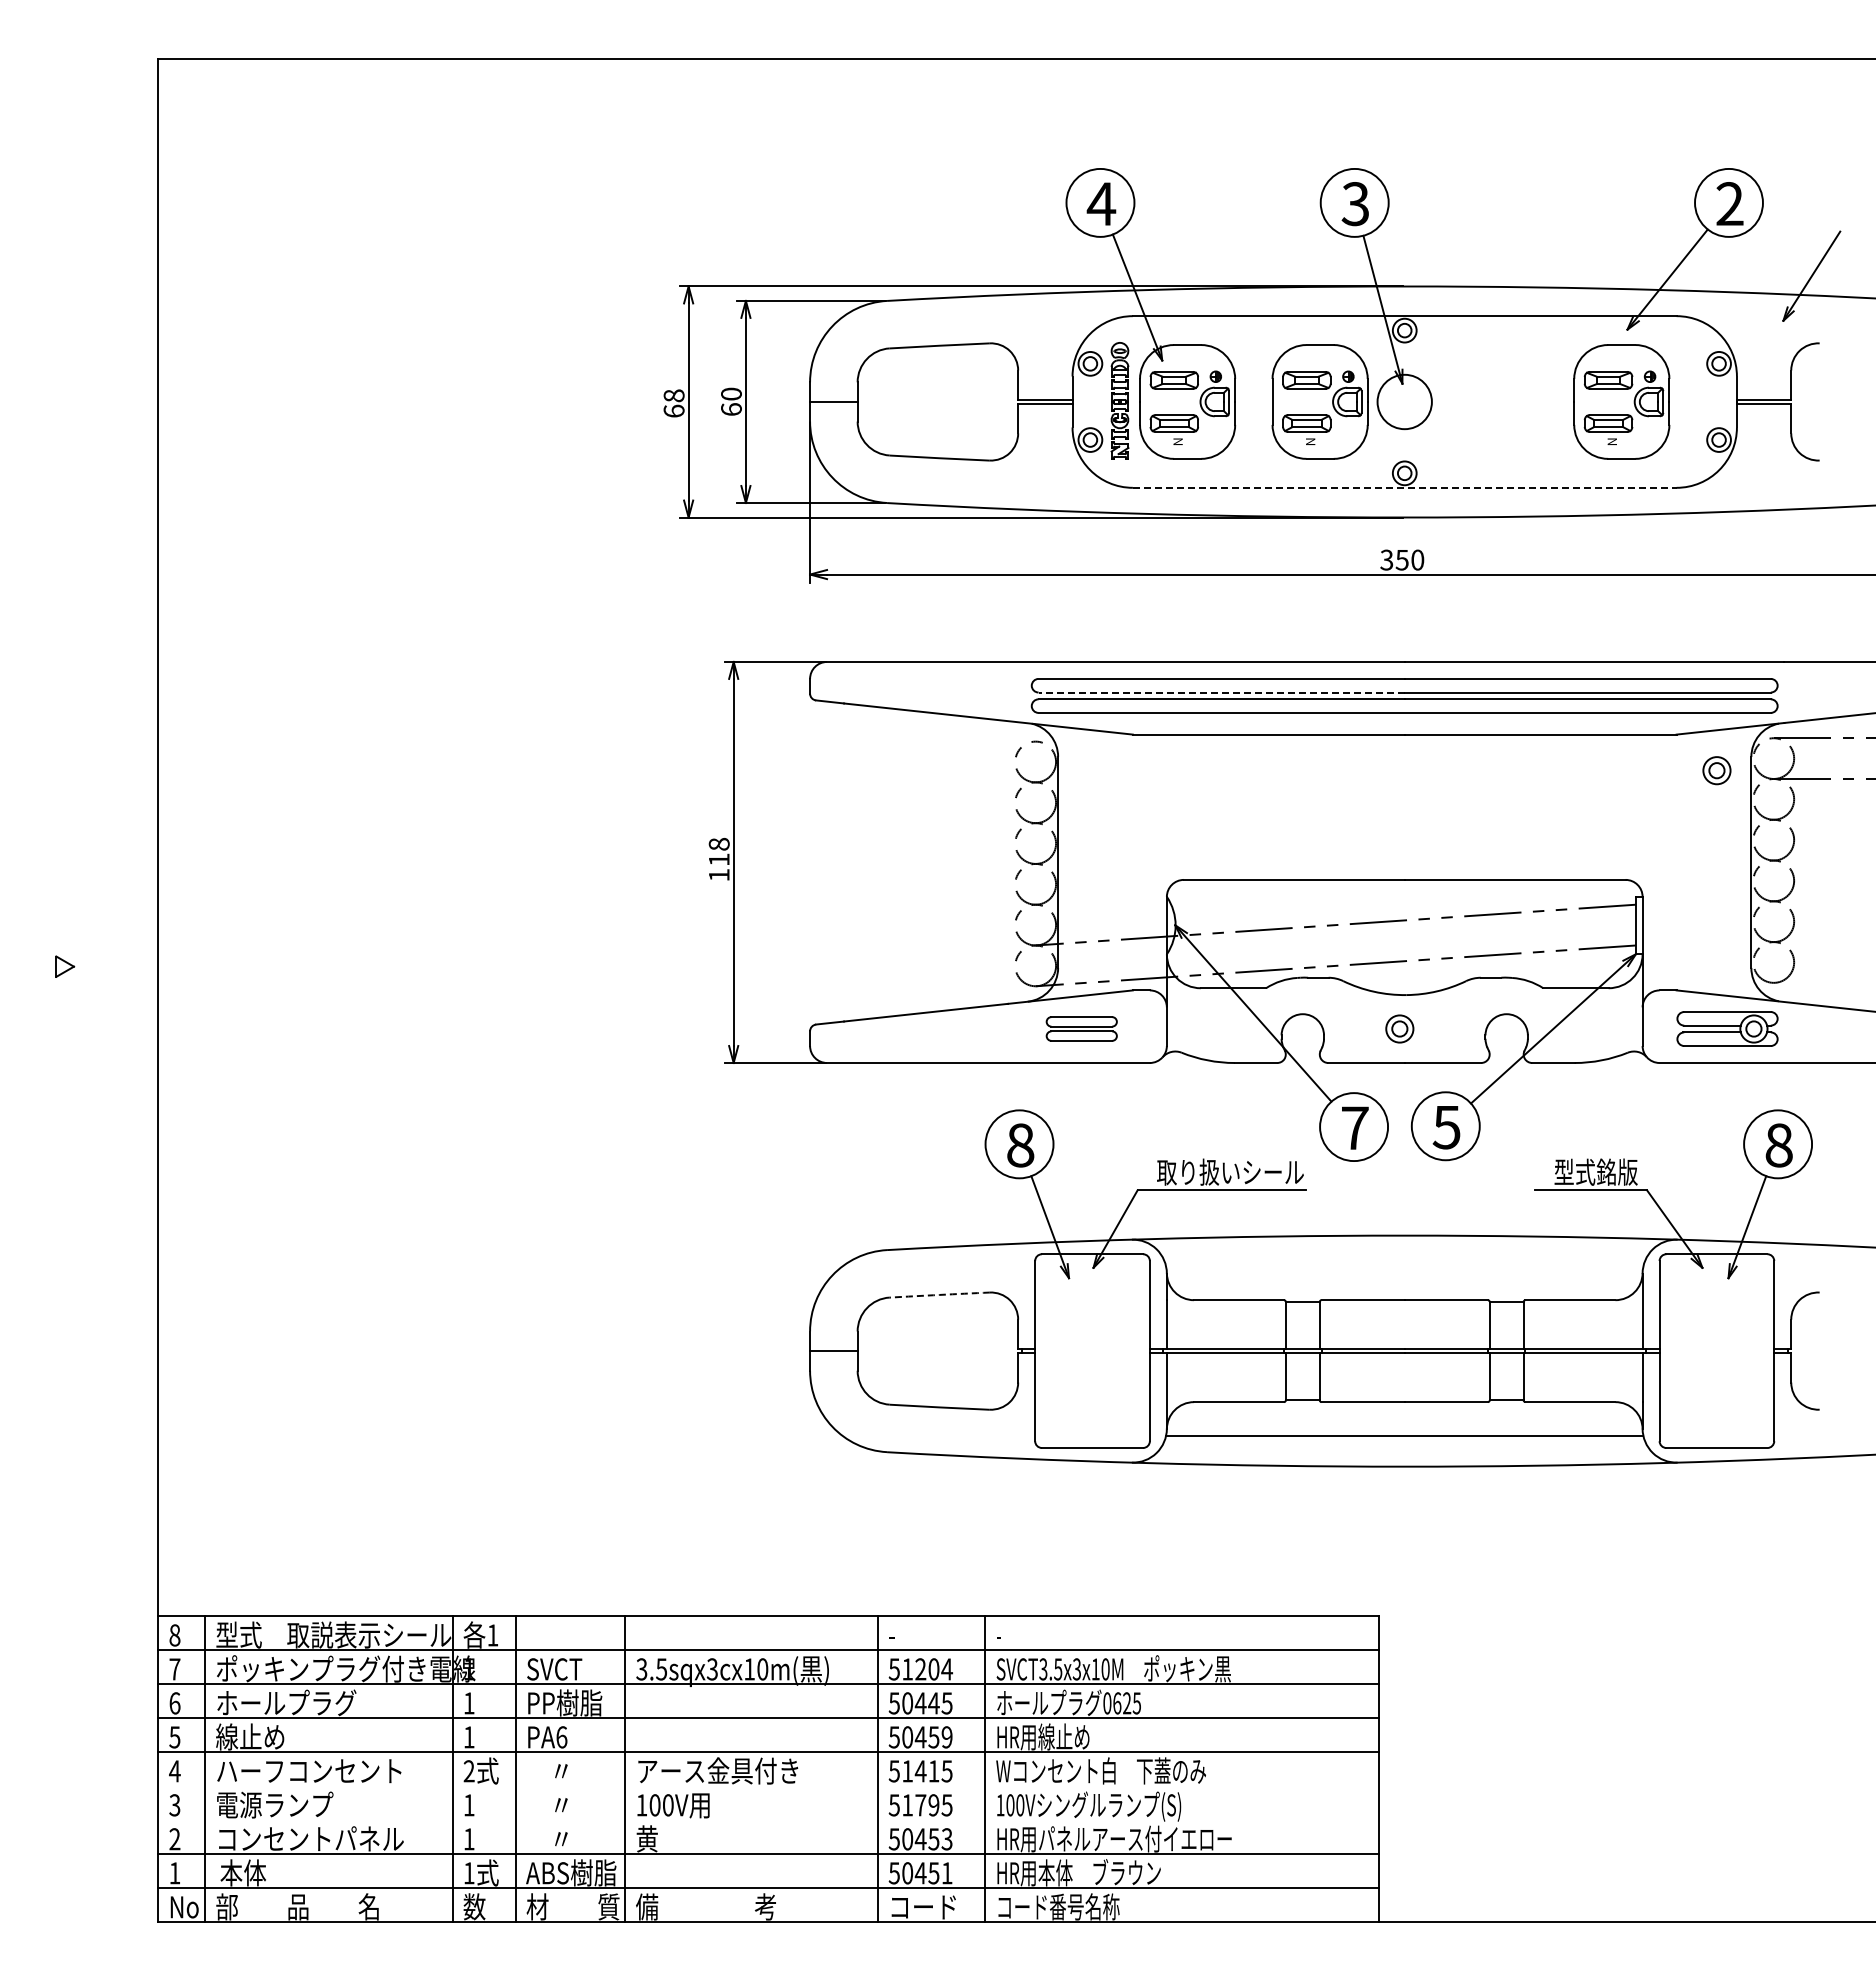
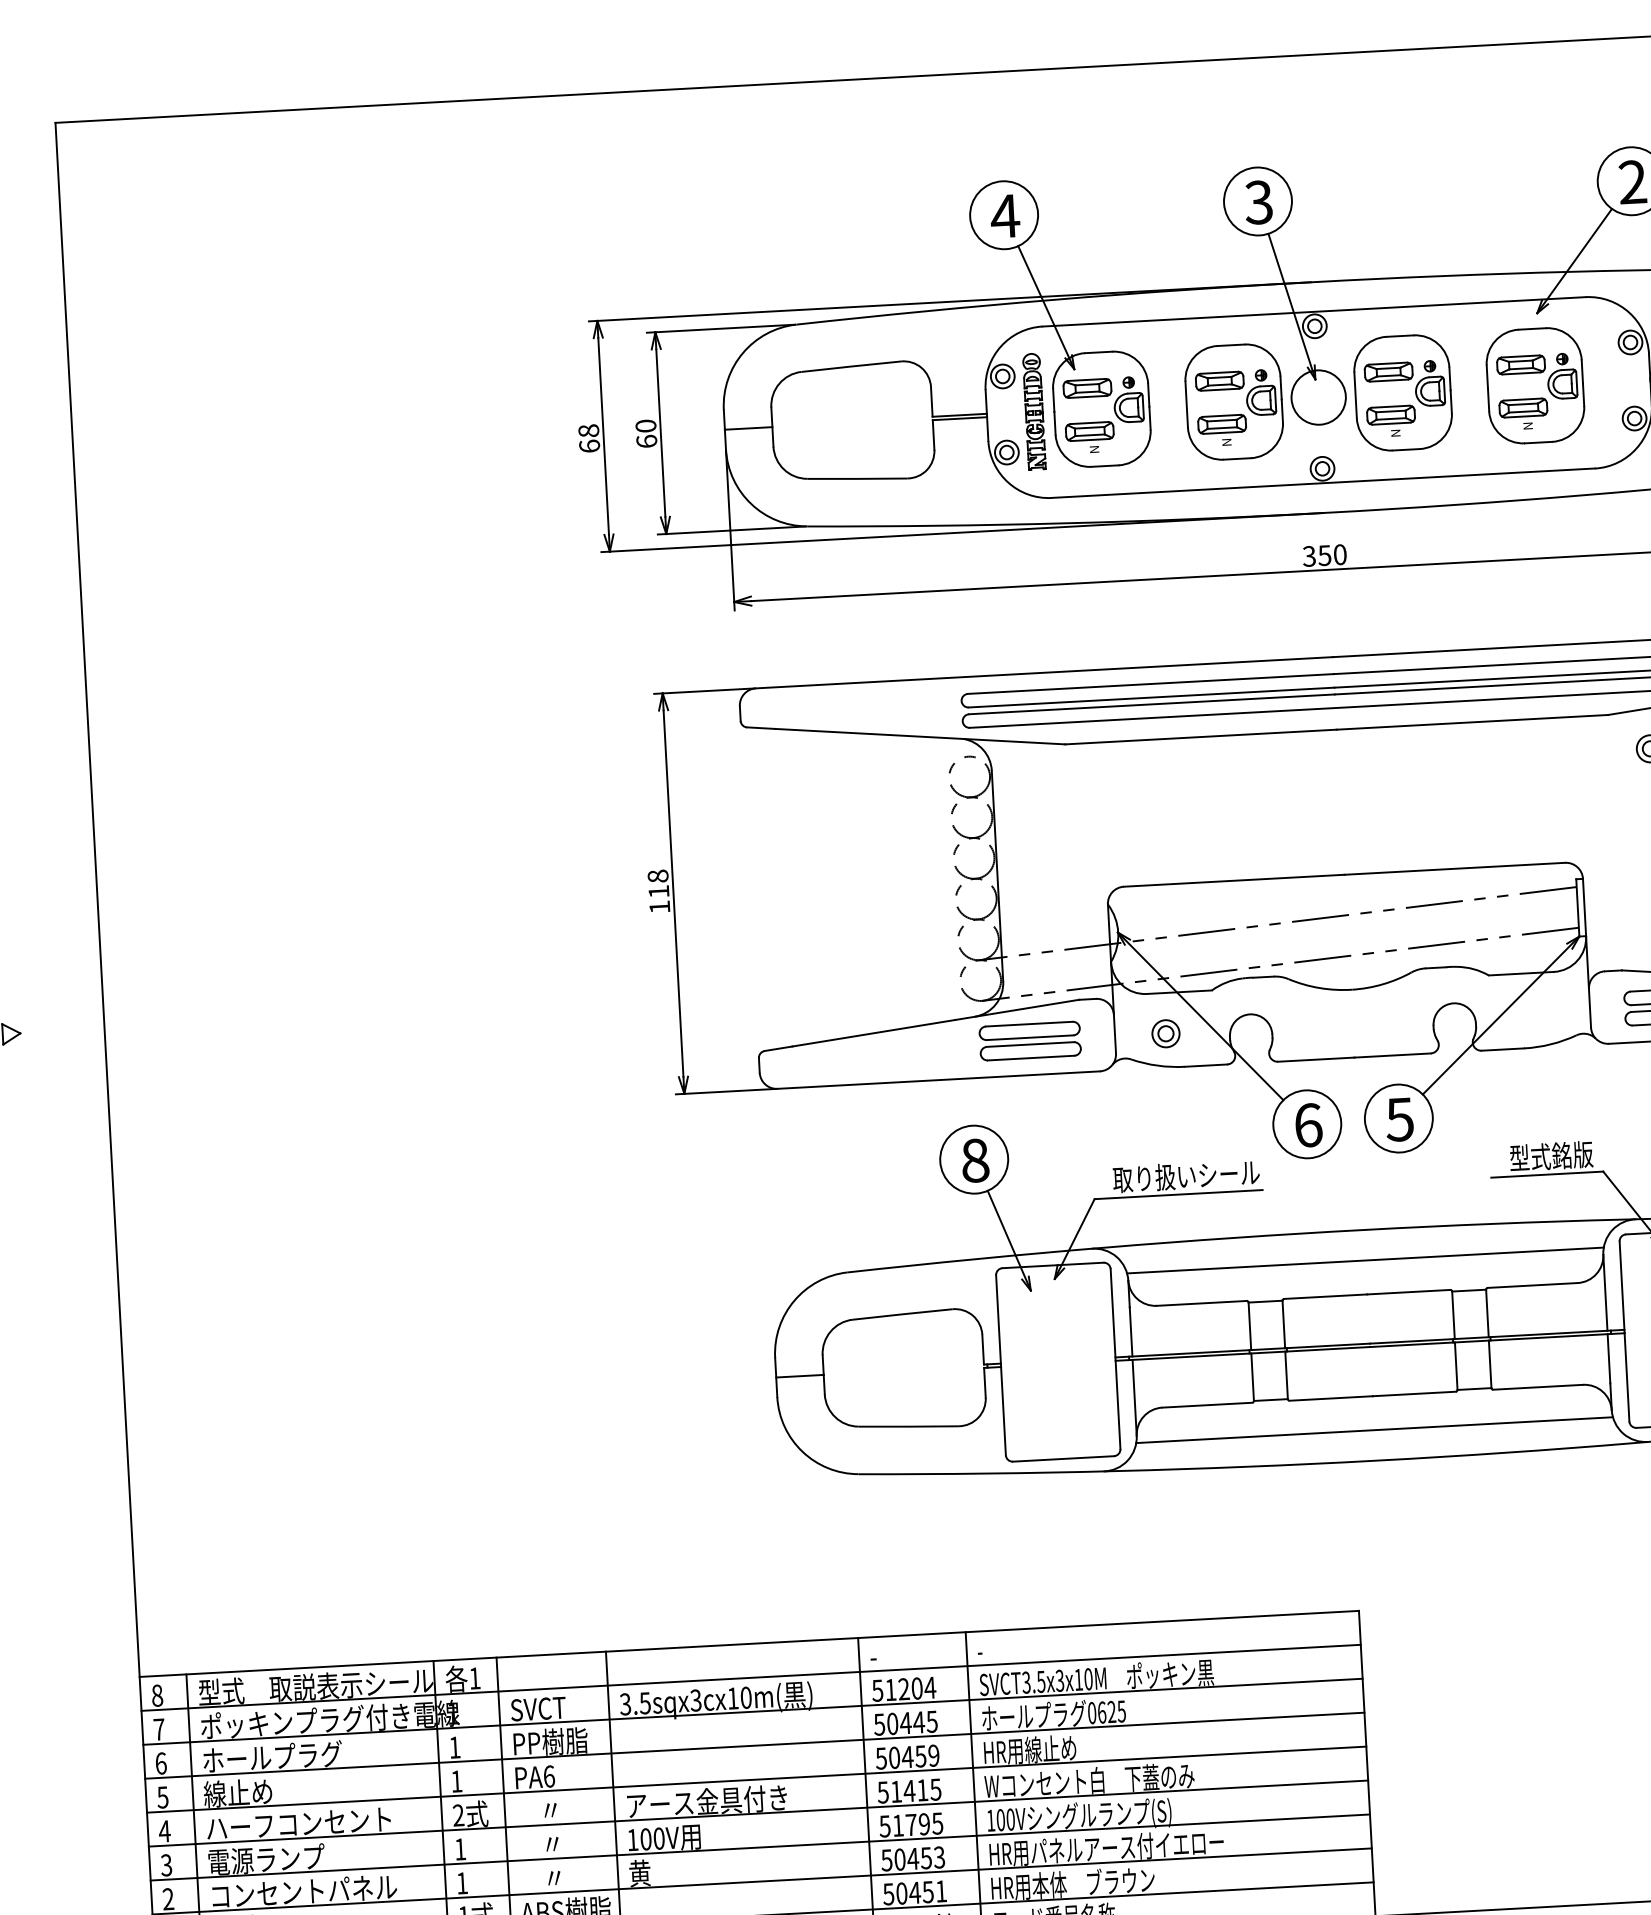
part: (1488, 401) -> (1402, 392), added
line: (1404, 487) -> (1323, 482), dashed -> solid
line: (1221, 692) -> (1151, 697), dashed -> solid
part: (1081, 1028) -> (1029, 1040), size x1.43
part: (1399, 1028) -> (1165, 1033), moved
text: (1355, 1128) -> (1308, 1125), 7 -> 6
line: (1404, 1266) -> (1365, 1260), added
arc: (939, 1294) -> (902, 1313), dashed -> solid
line: (768, 1785) -> (758, 1813), added
line: (768, 1819) -> (760, 1847), added

